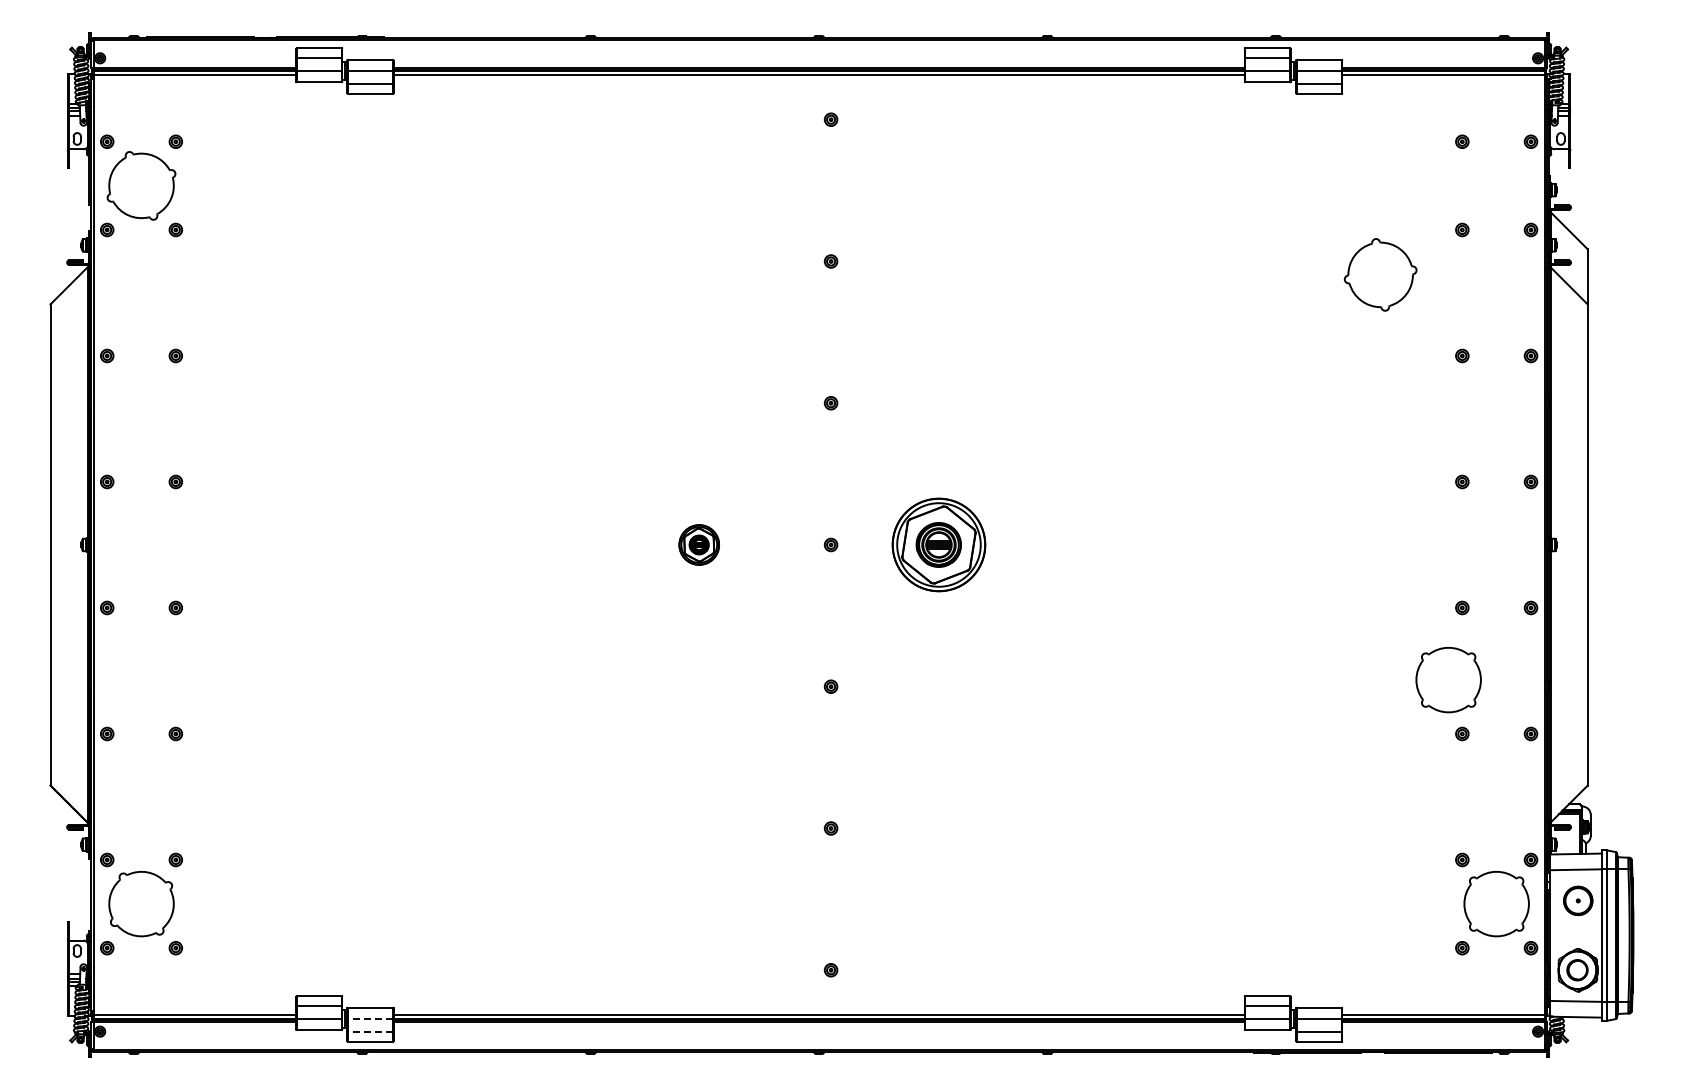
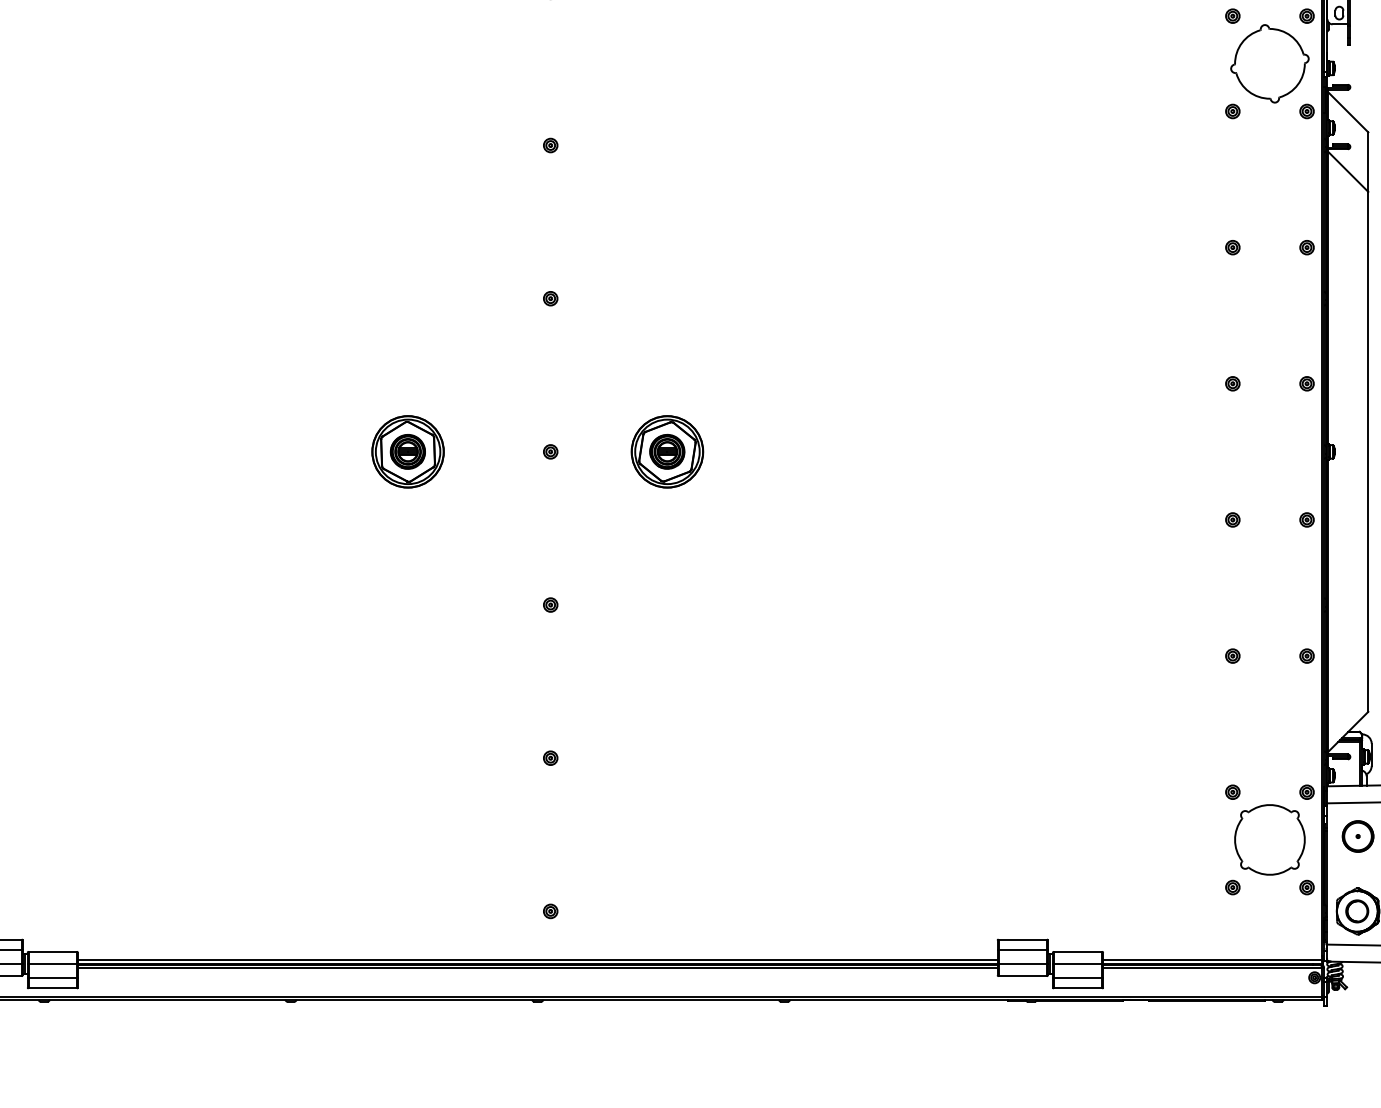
part: (1380, 274) -> (1269, 63), moved
part: (699, 544) -> (408, 451), size x1.67
part: (939, 544) -> (667, 451), size x0.71
part: (1448, 680) -> (1217, 598), removed
line: (369, 1018) -> (51, 963), dashed -> solid
line: (369, 1032) -> (51, 978), dashed -> solid

